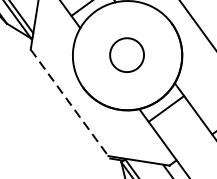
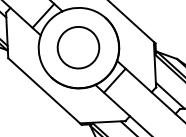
part: (127, 54) -> (78, 47), size x1.67
line: (69, 103) -> (44, 91), dashed -> solid

